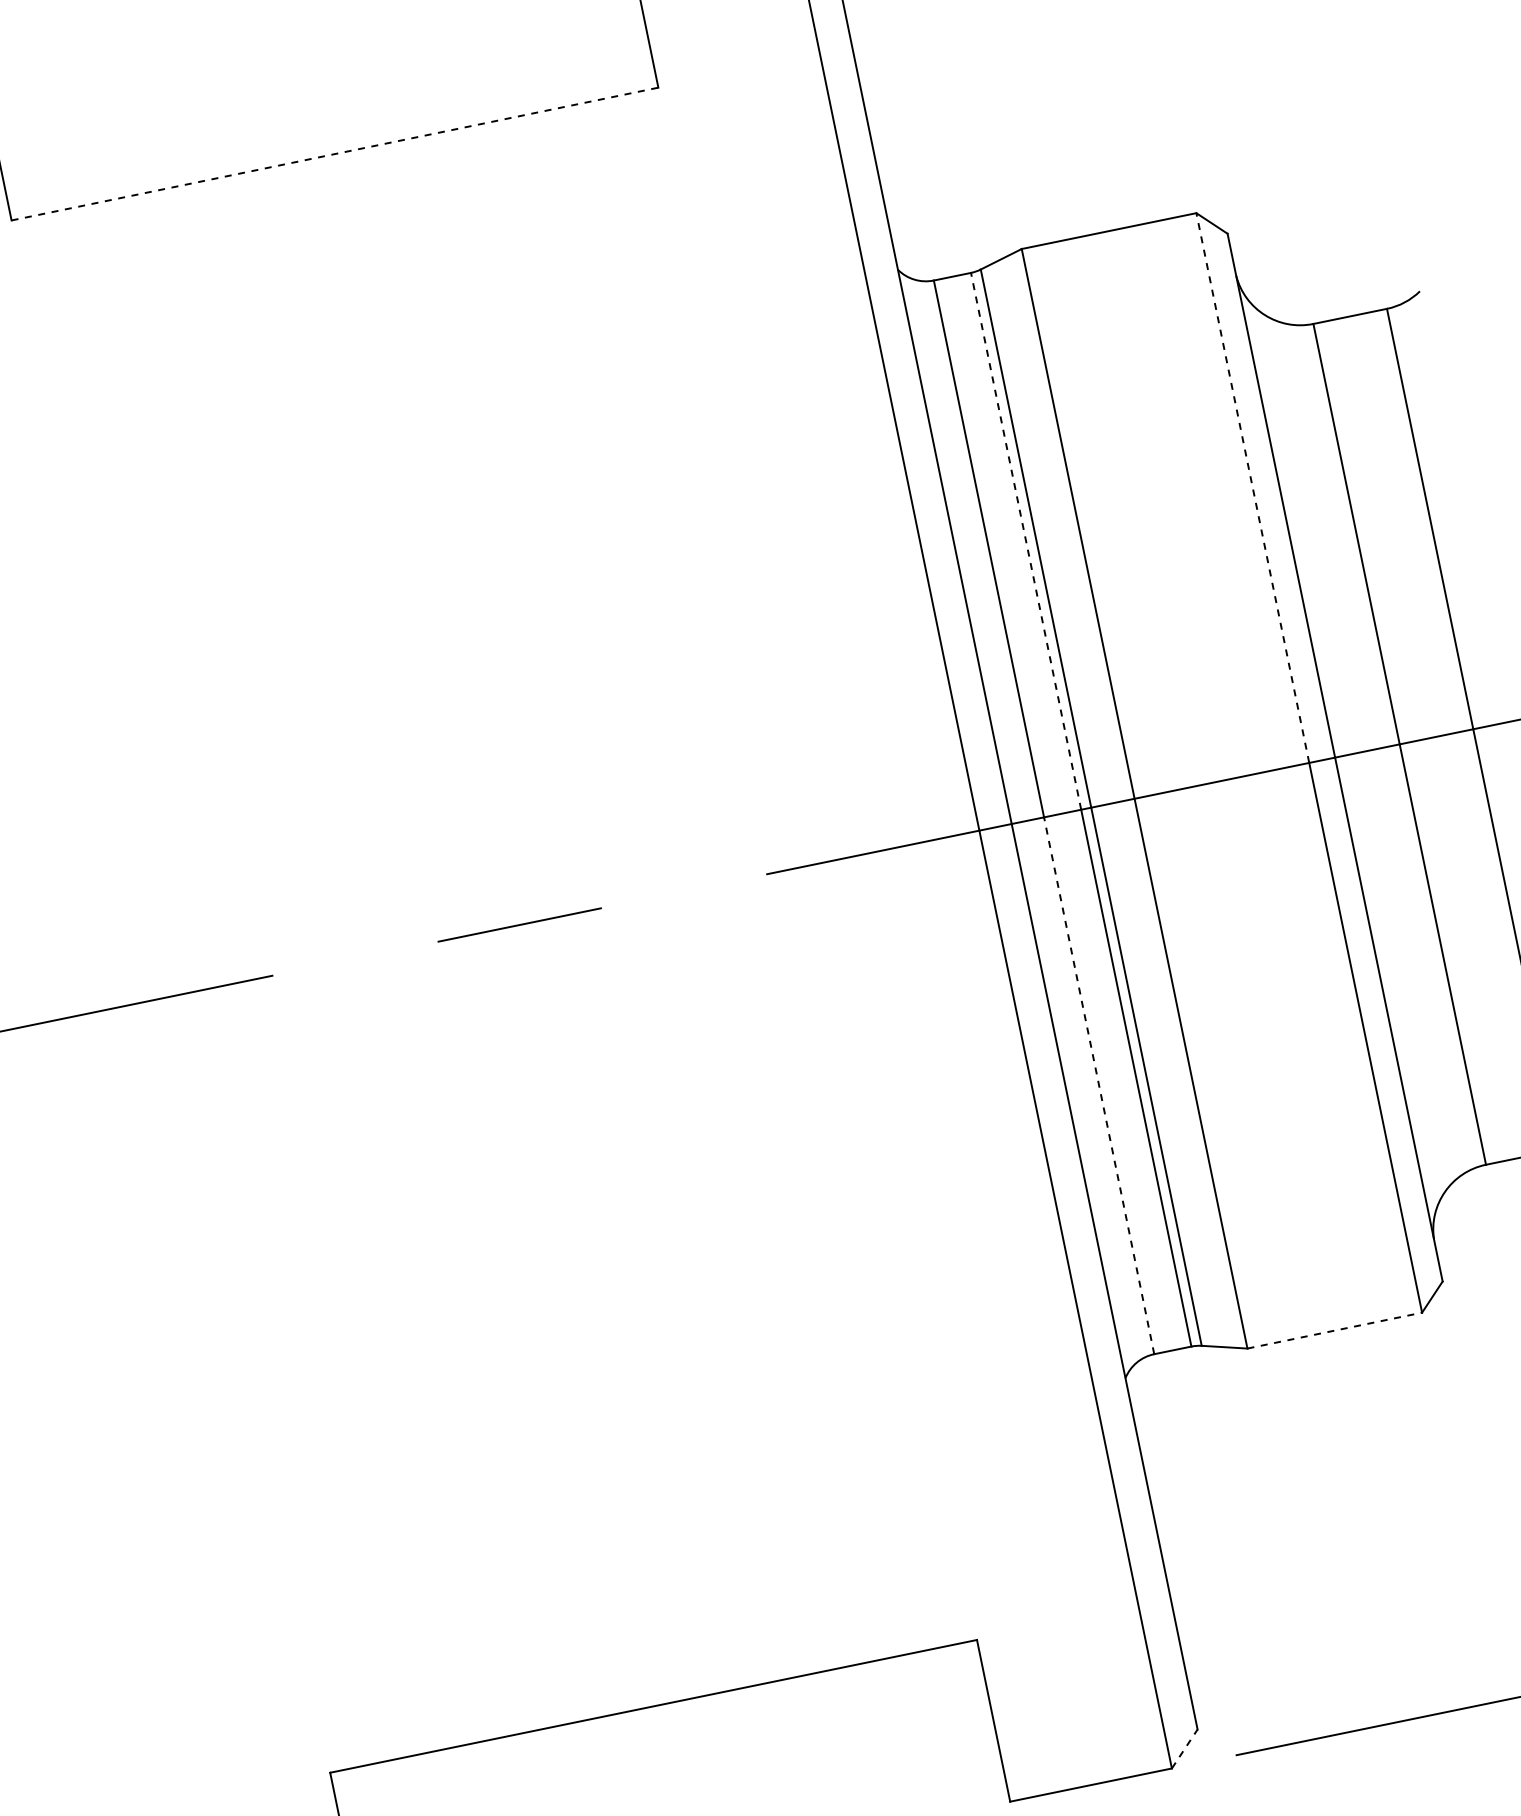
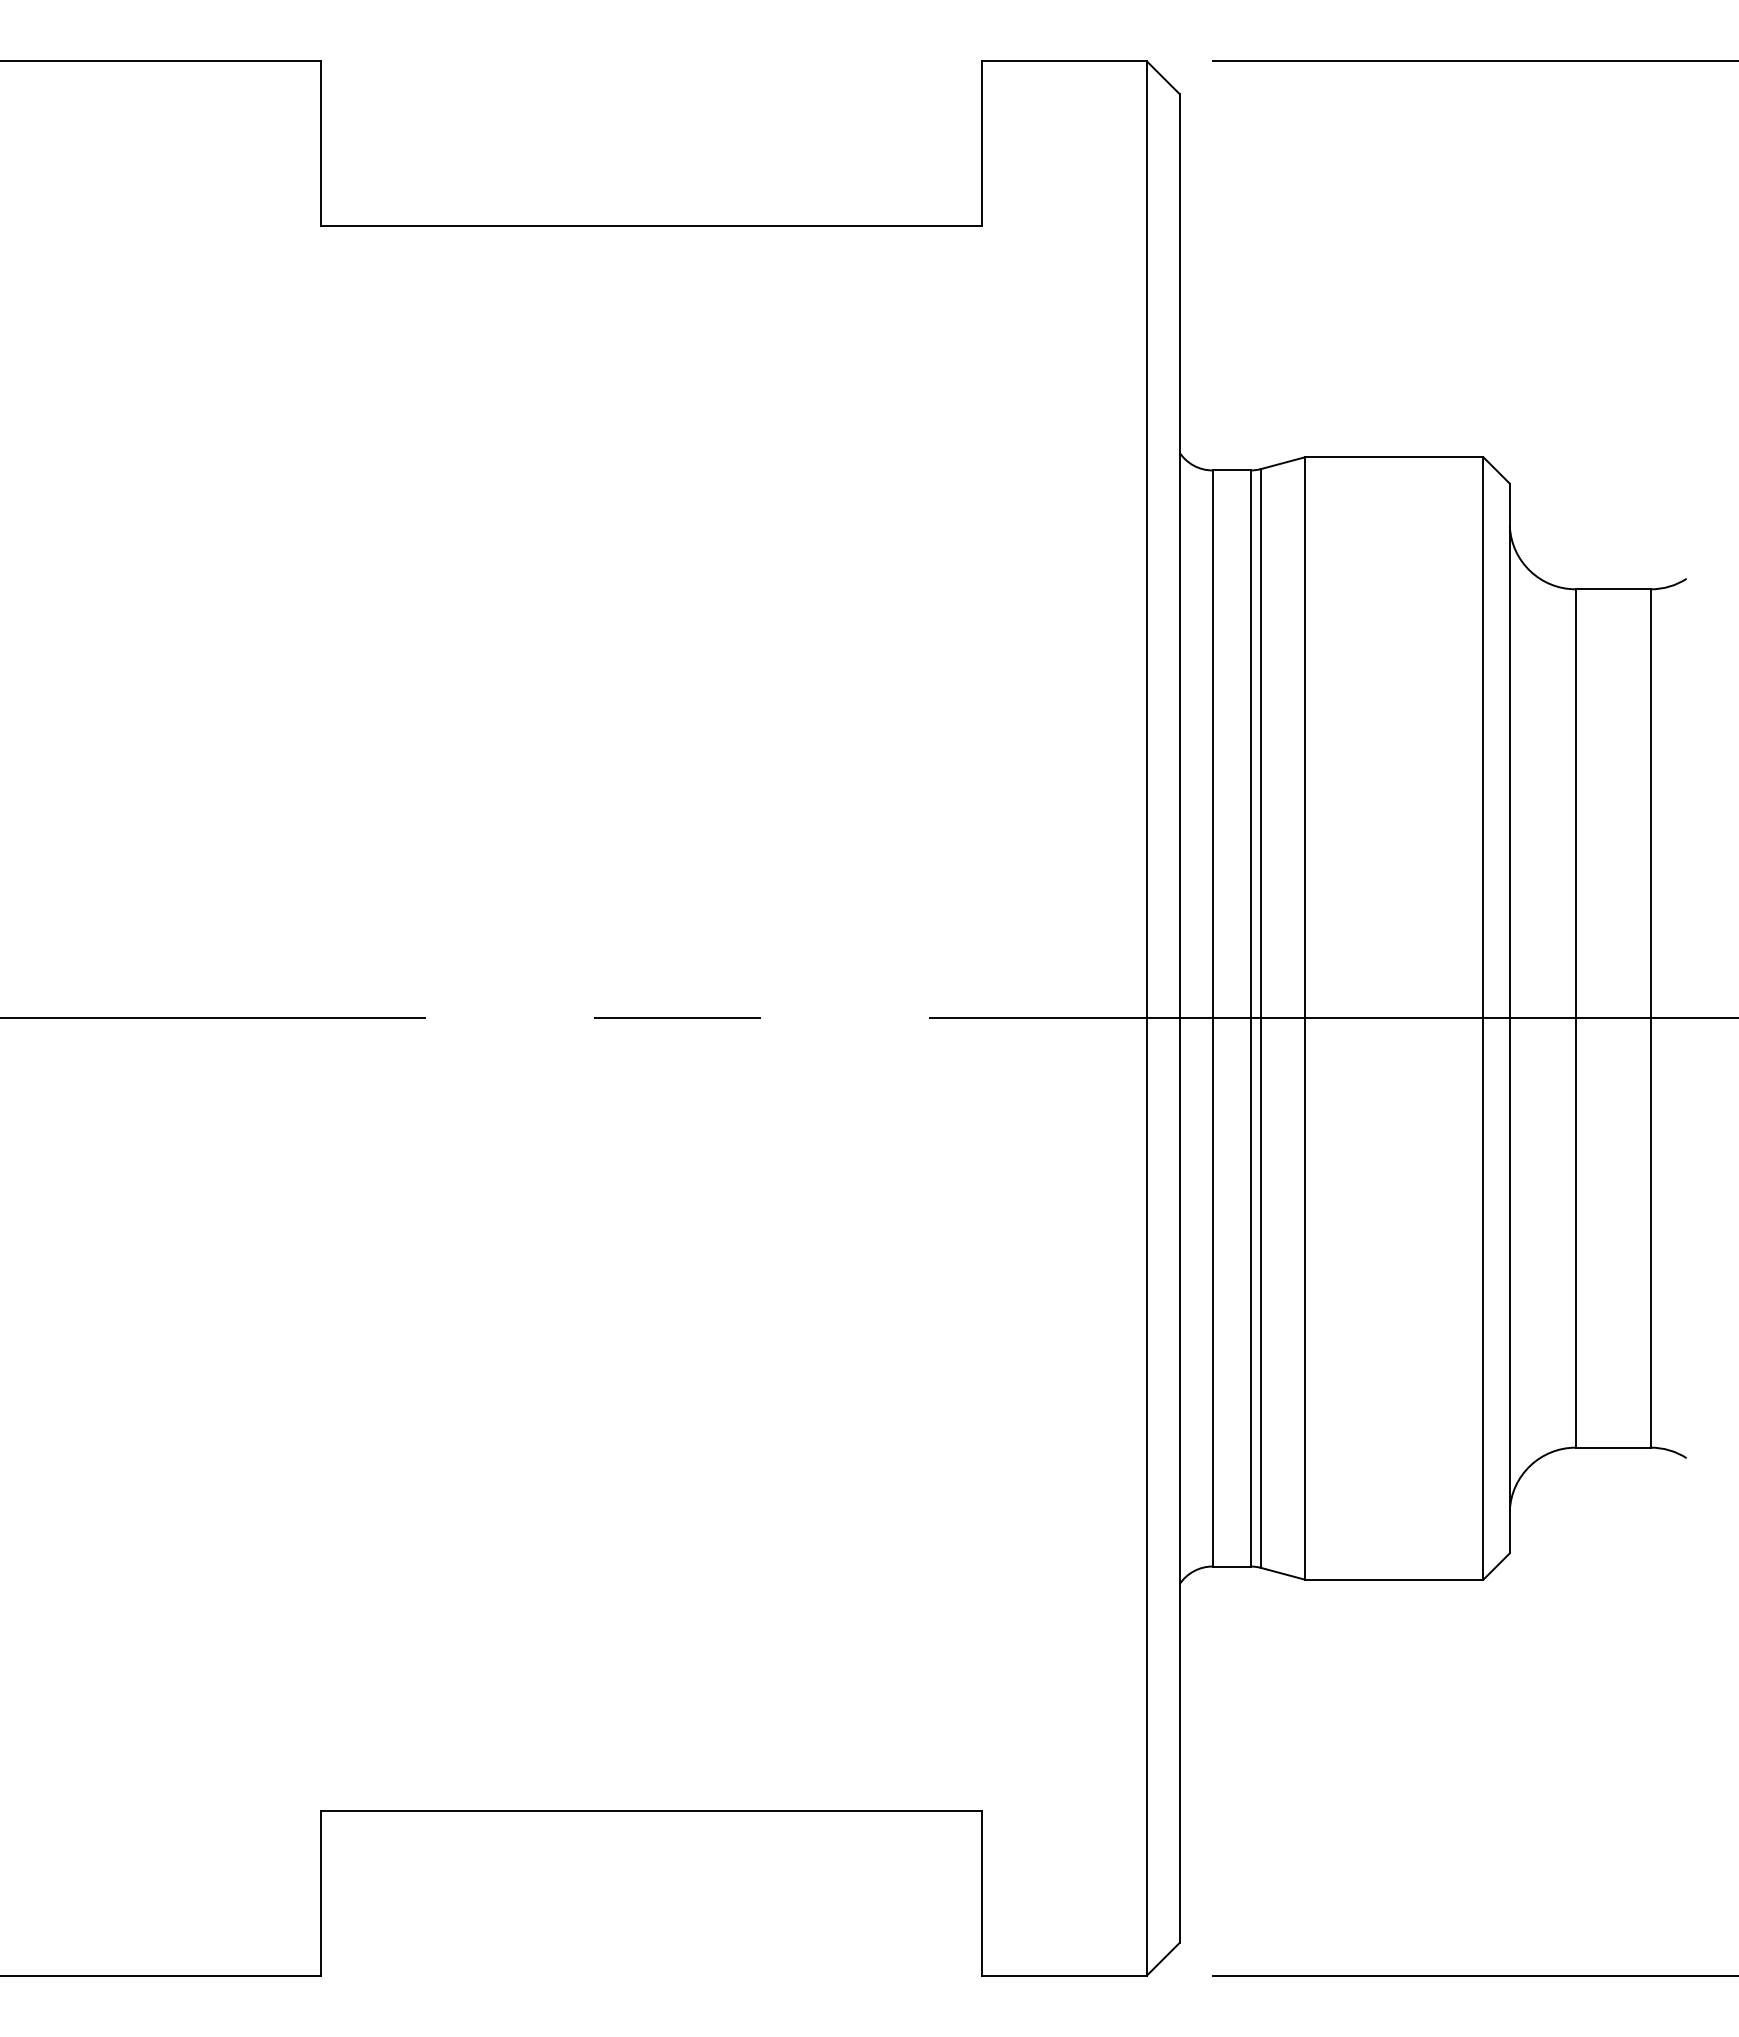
line: (335, 154) -> (651, 226), dashed -> solid
line: (1252, 487) -> (1483, 737), dashed -> solid
line: (1025, 540) -> (1250, 743), dashed -> solid
line: (1098, 1085) -> (1212, 1292), dashed -> solid
line: (1334, 1330) -> (1394, 1579), dashed -> solid
line: (1185, 1749) -> (1163, 1959), dashed -> solid

